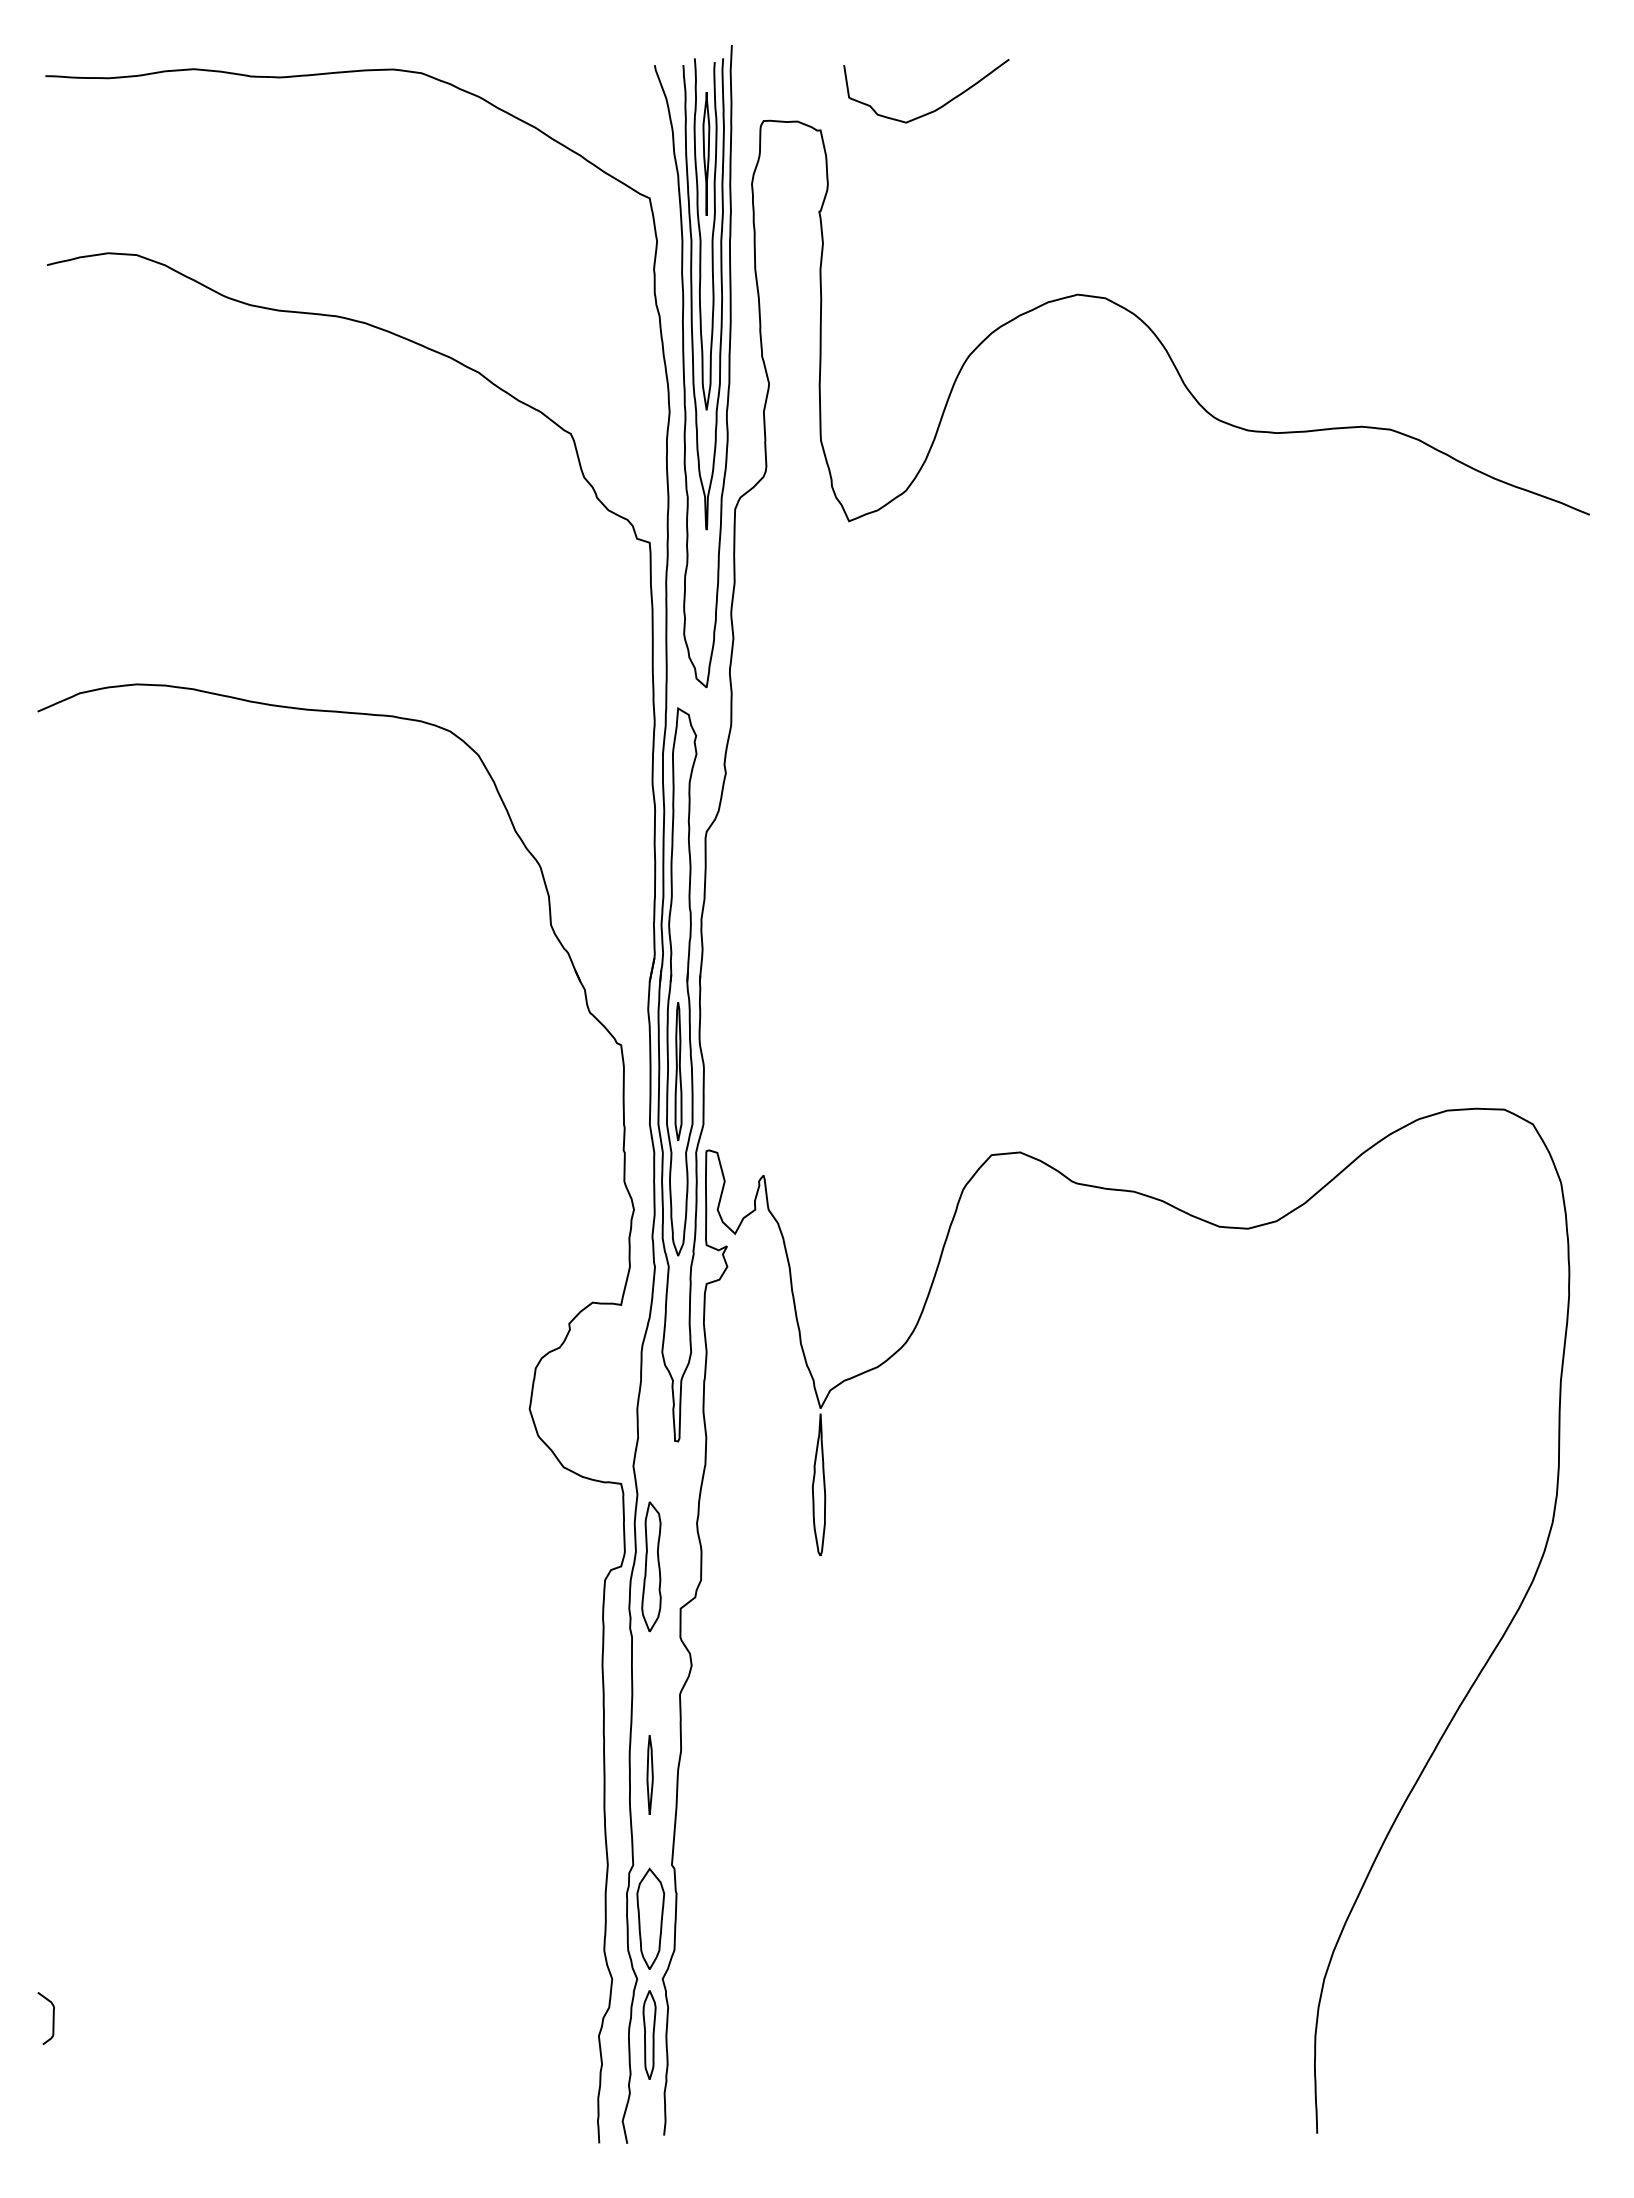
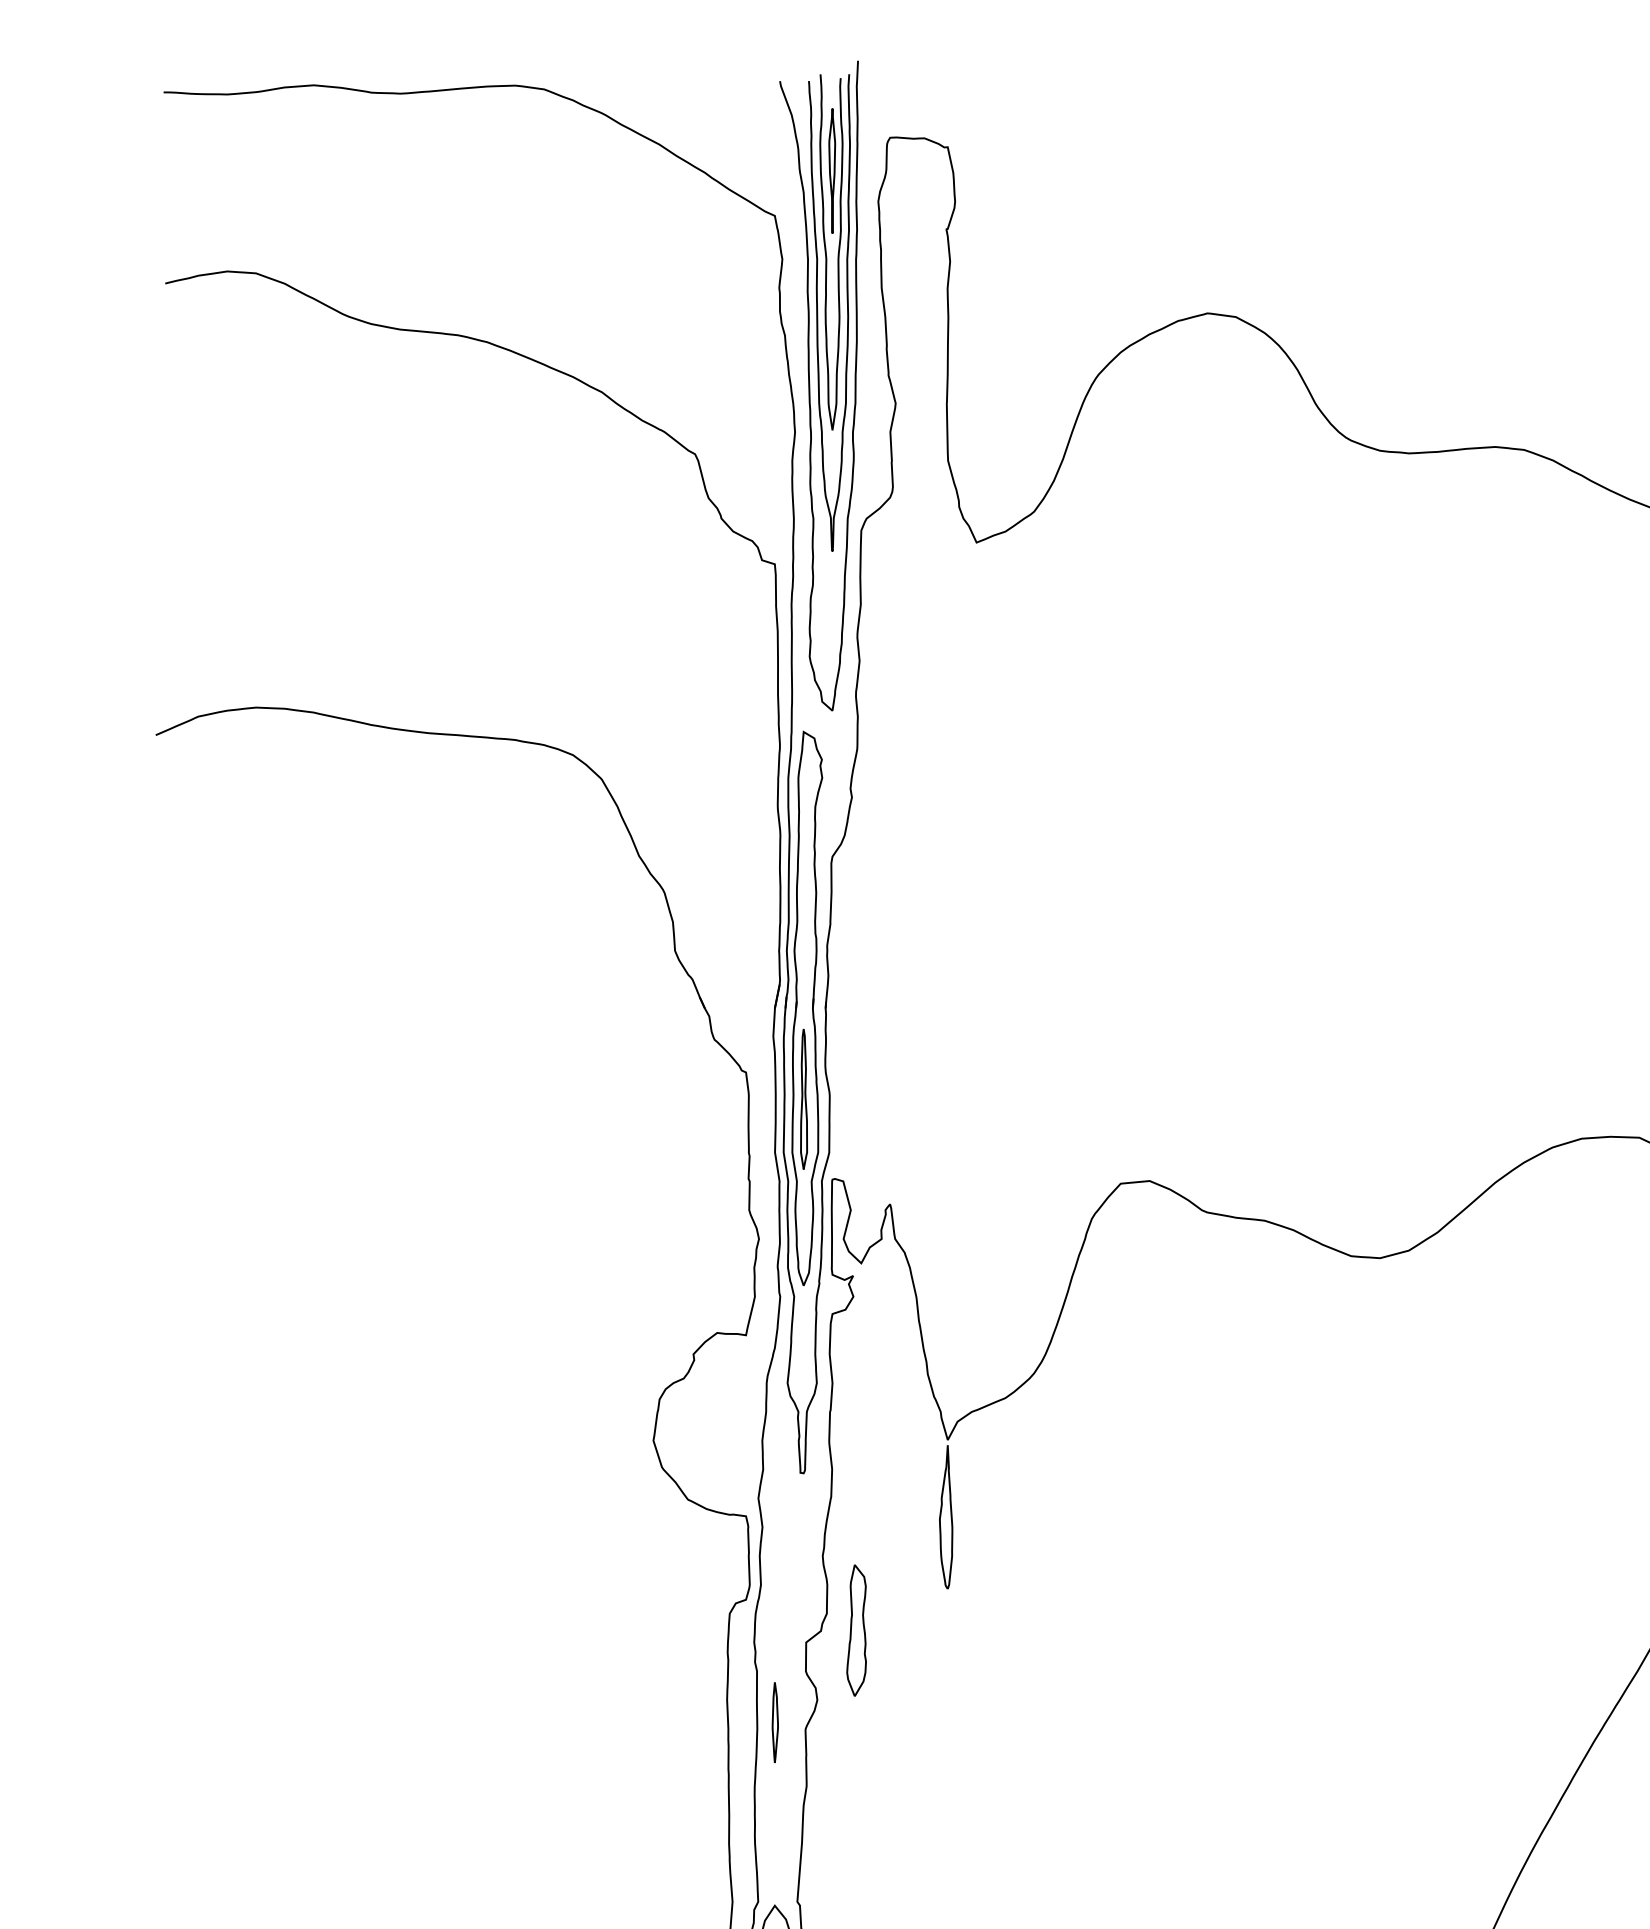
curve: (936, 108) -> (1064, 125), removed
part: (651, 1566) -> (856, 1630), moved
part: (649, 1774) -> (774, 1722), moved

